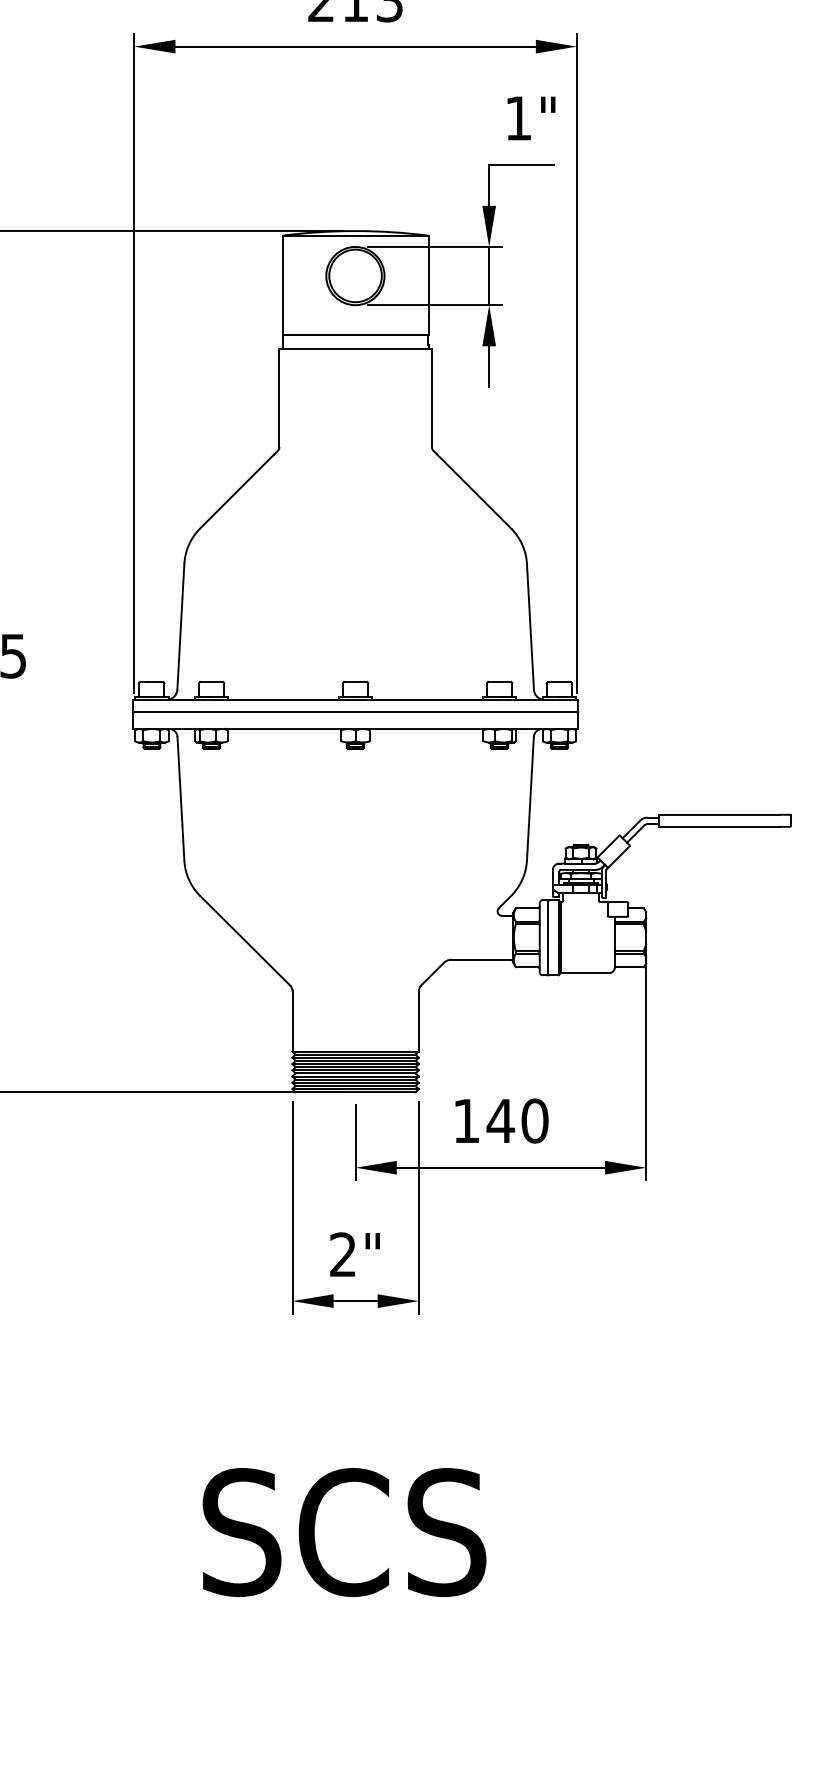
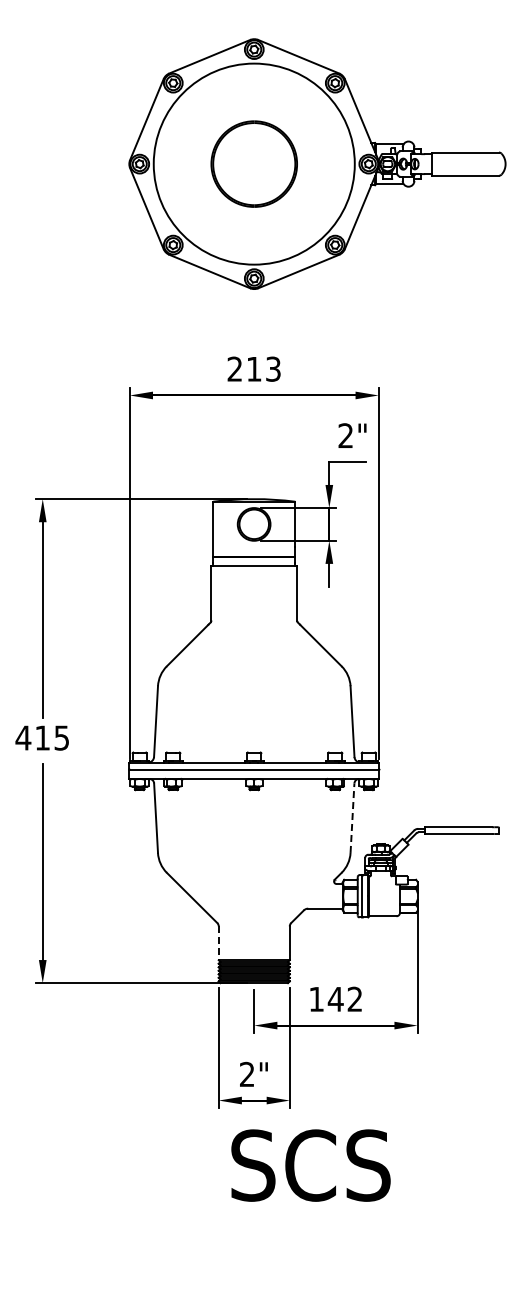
text: (517, 117) -> (345, 435), 1" -> 2"
line: (530, 799) -> (352, 818), solid -> dashed
line: (292, 1021) -> (218, 943), solid -> dashed
text: (533, 1119) -> (354, 998), 140 -> 142
text: (343, 1532) -> (310, 1165), moved

